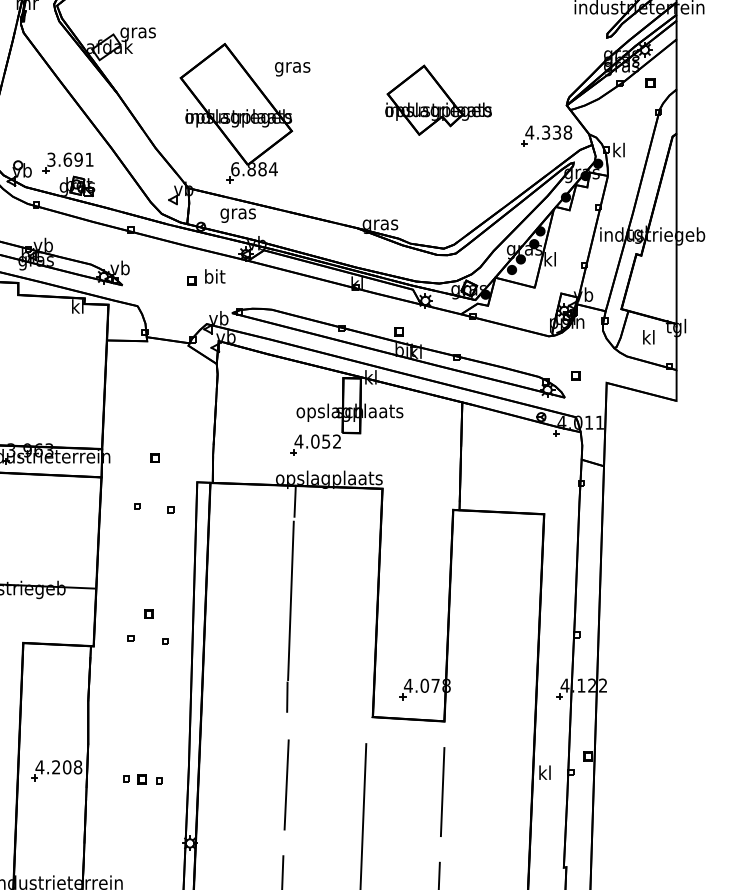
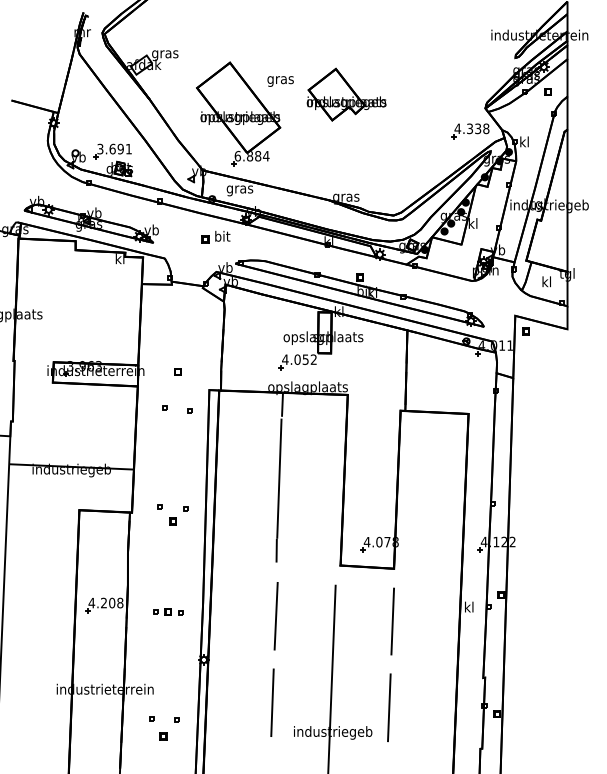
part: (438, 100) -> (346, 94), moved
part: (574, 375) -> (525, 331), moved
part: (147, 613) -> (172, 521), moved

